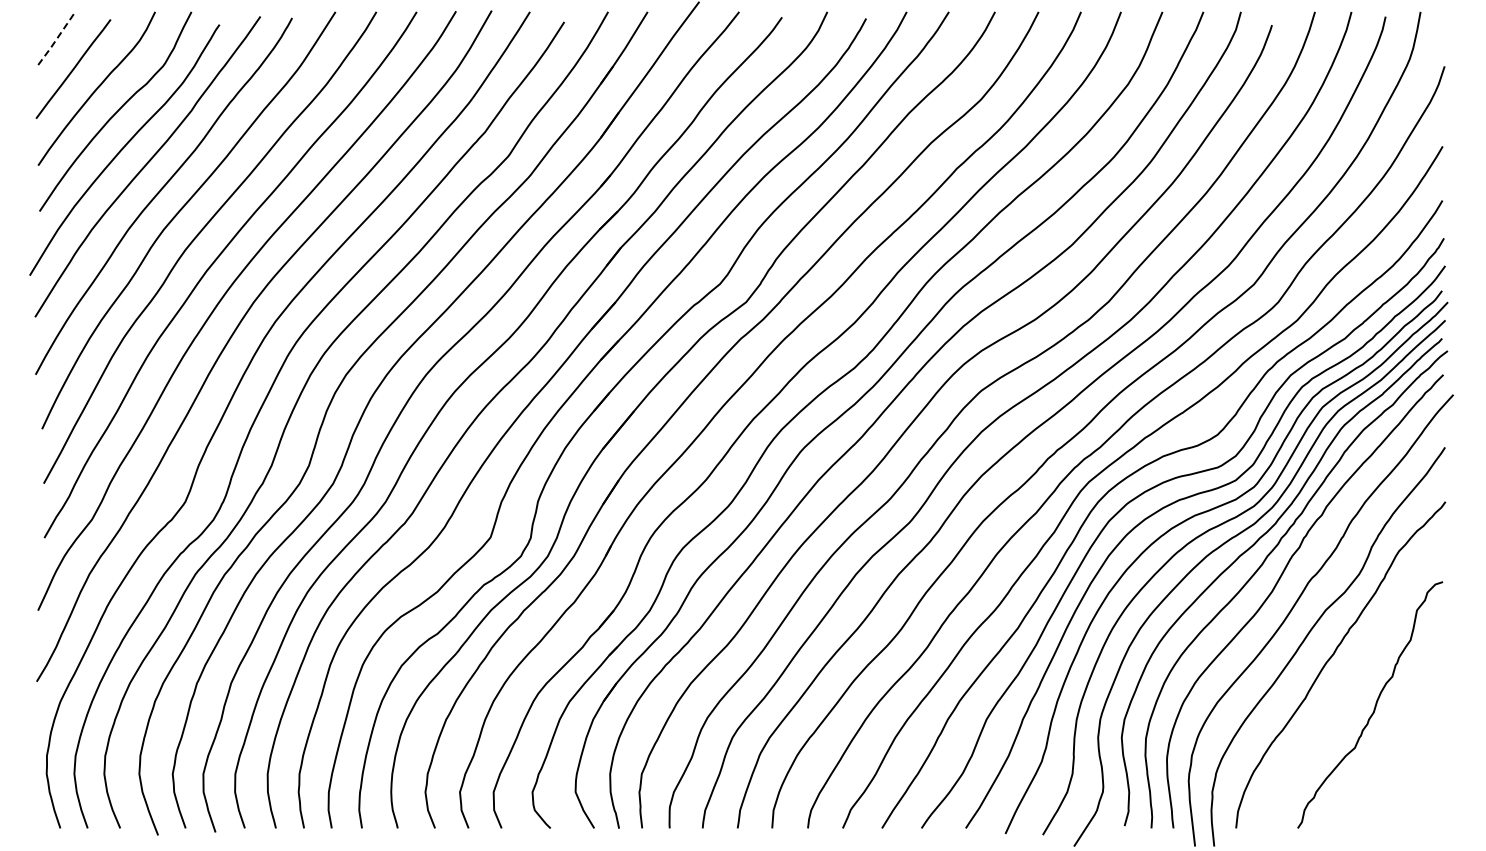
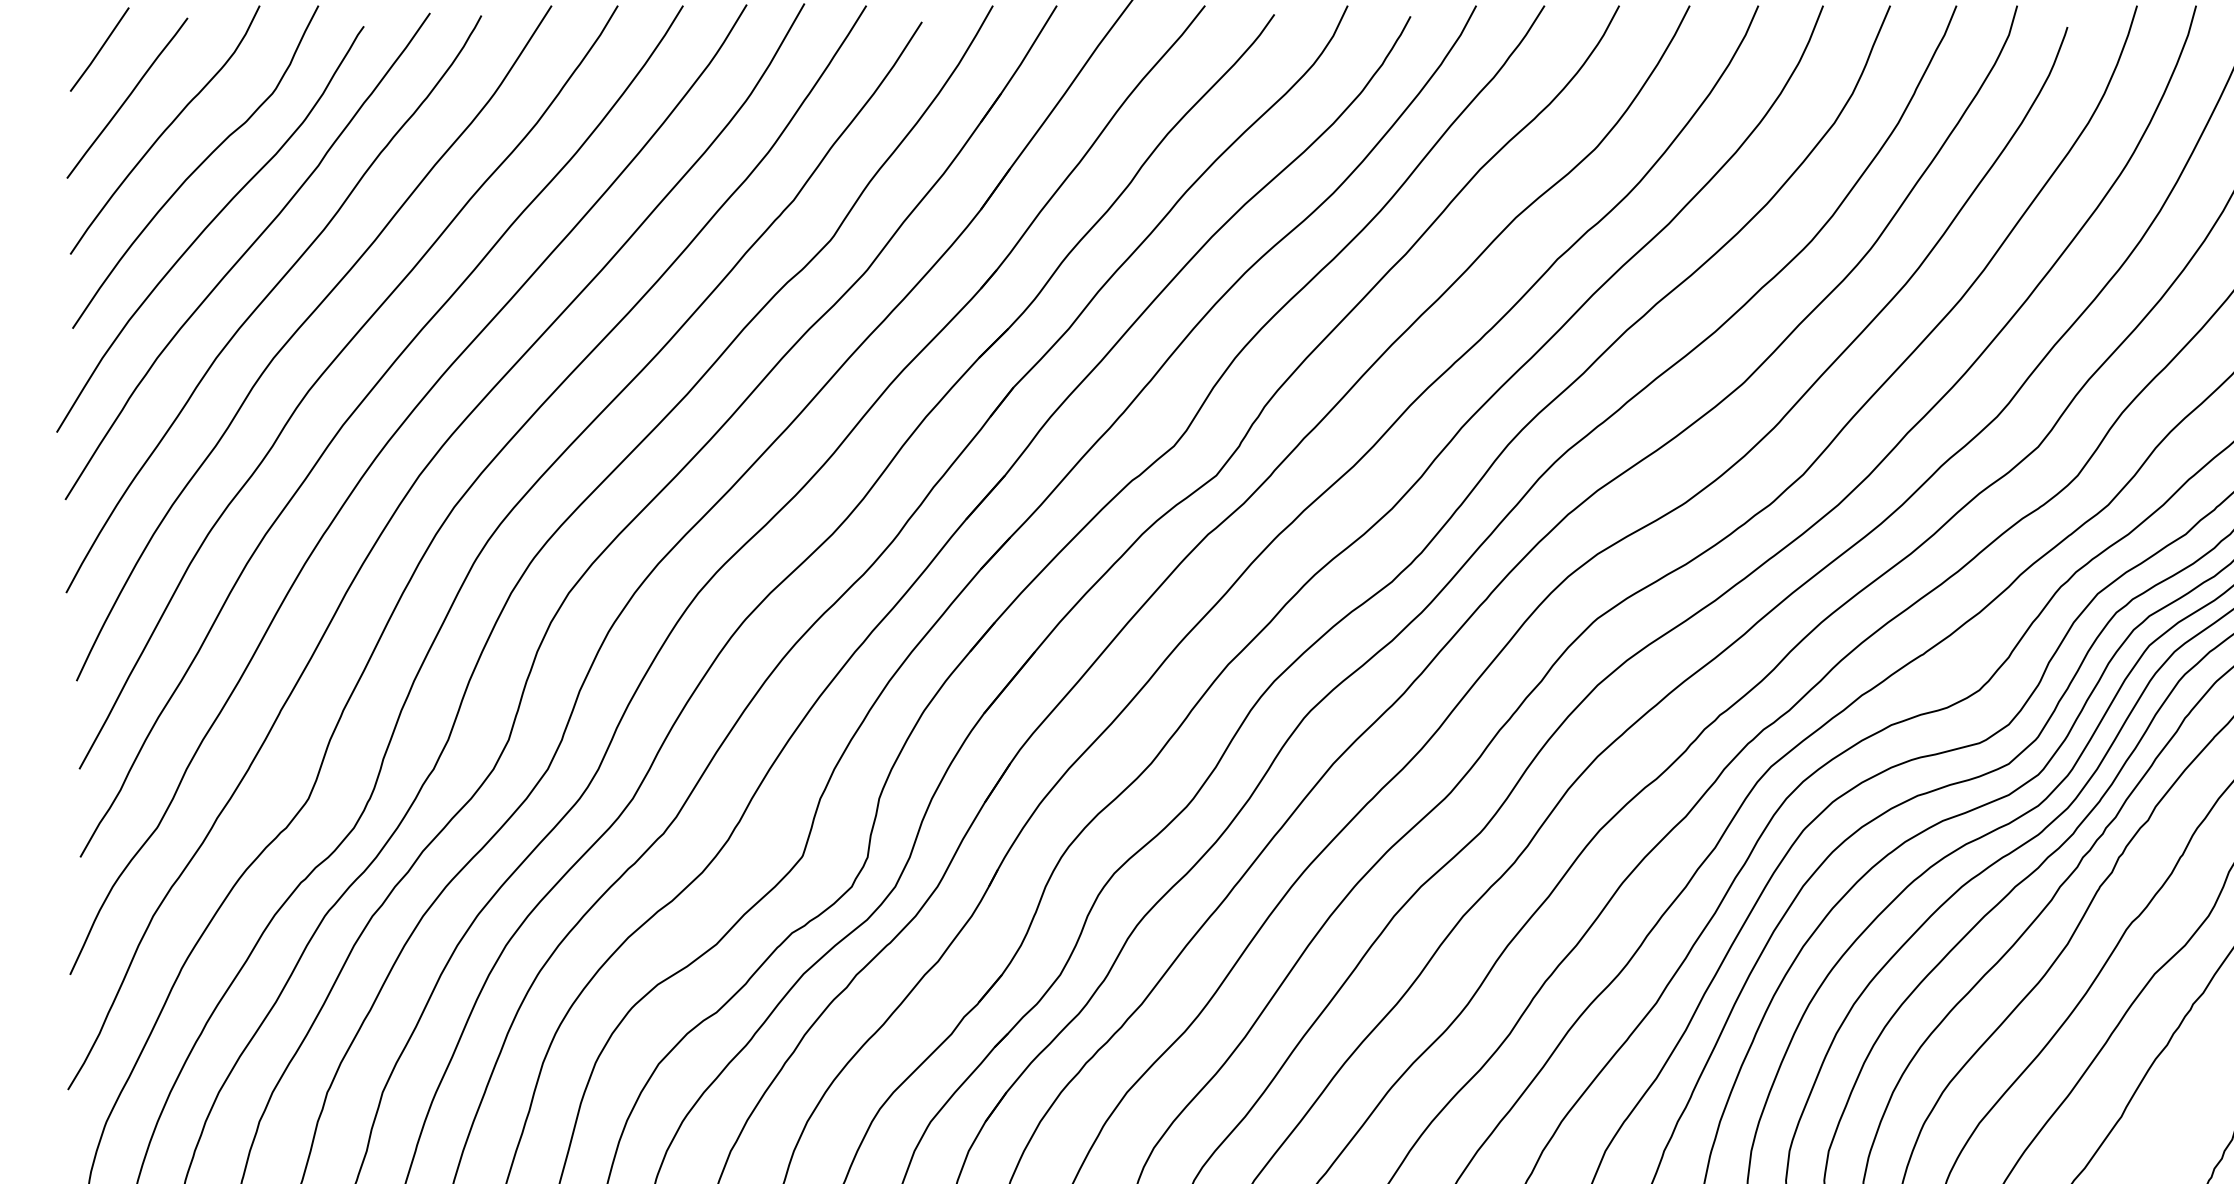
line: (56, 39) -> (99, 50), dashed -> solid

